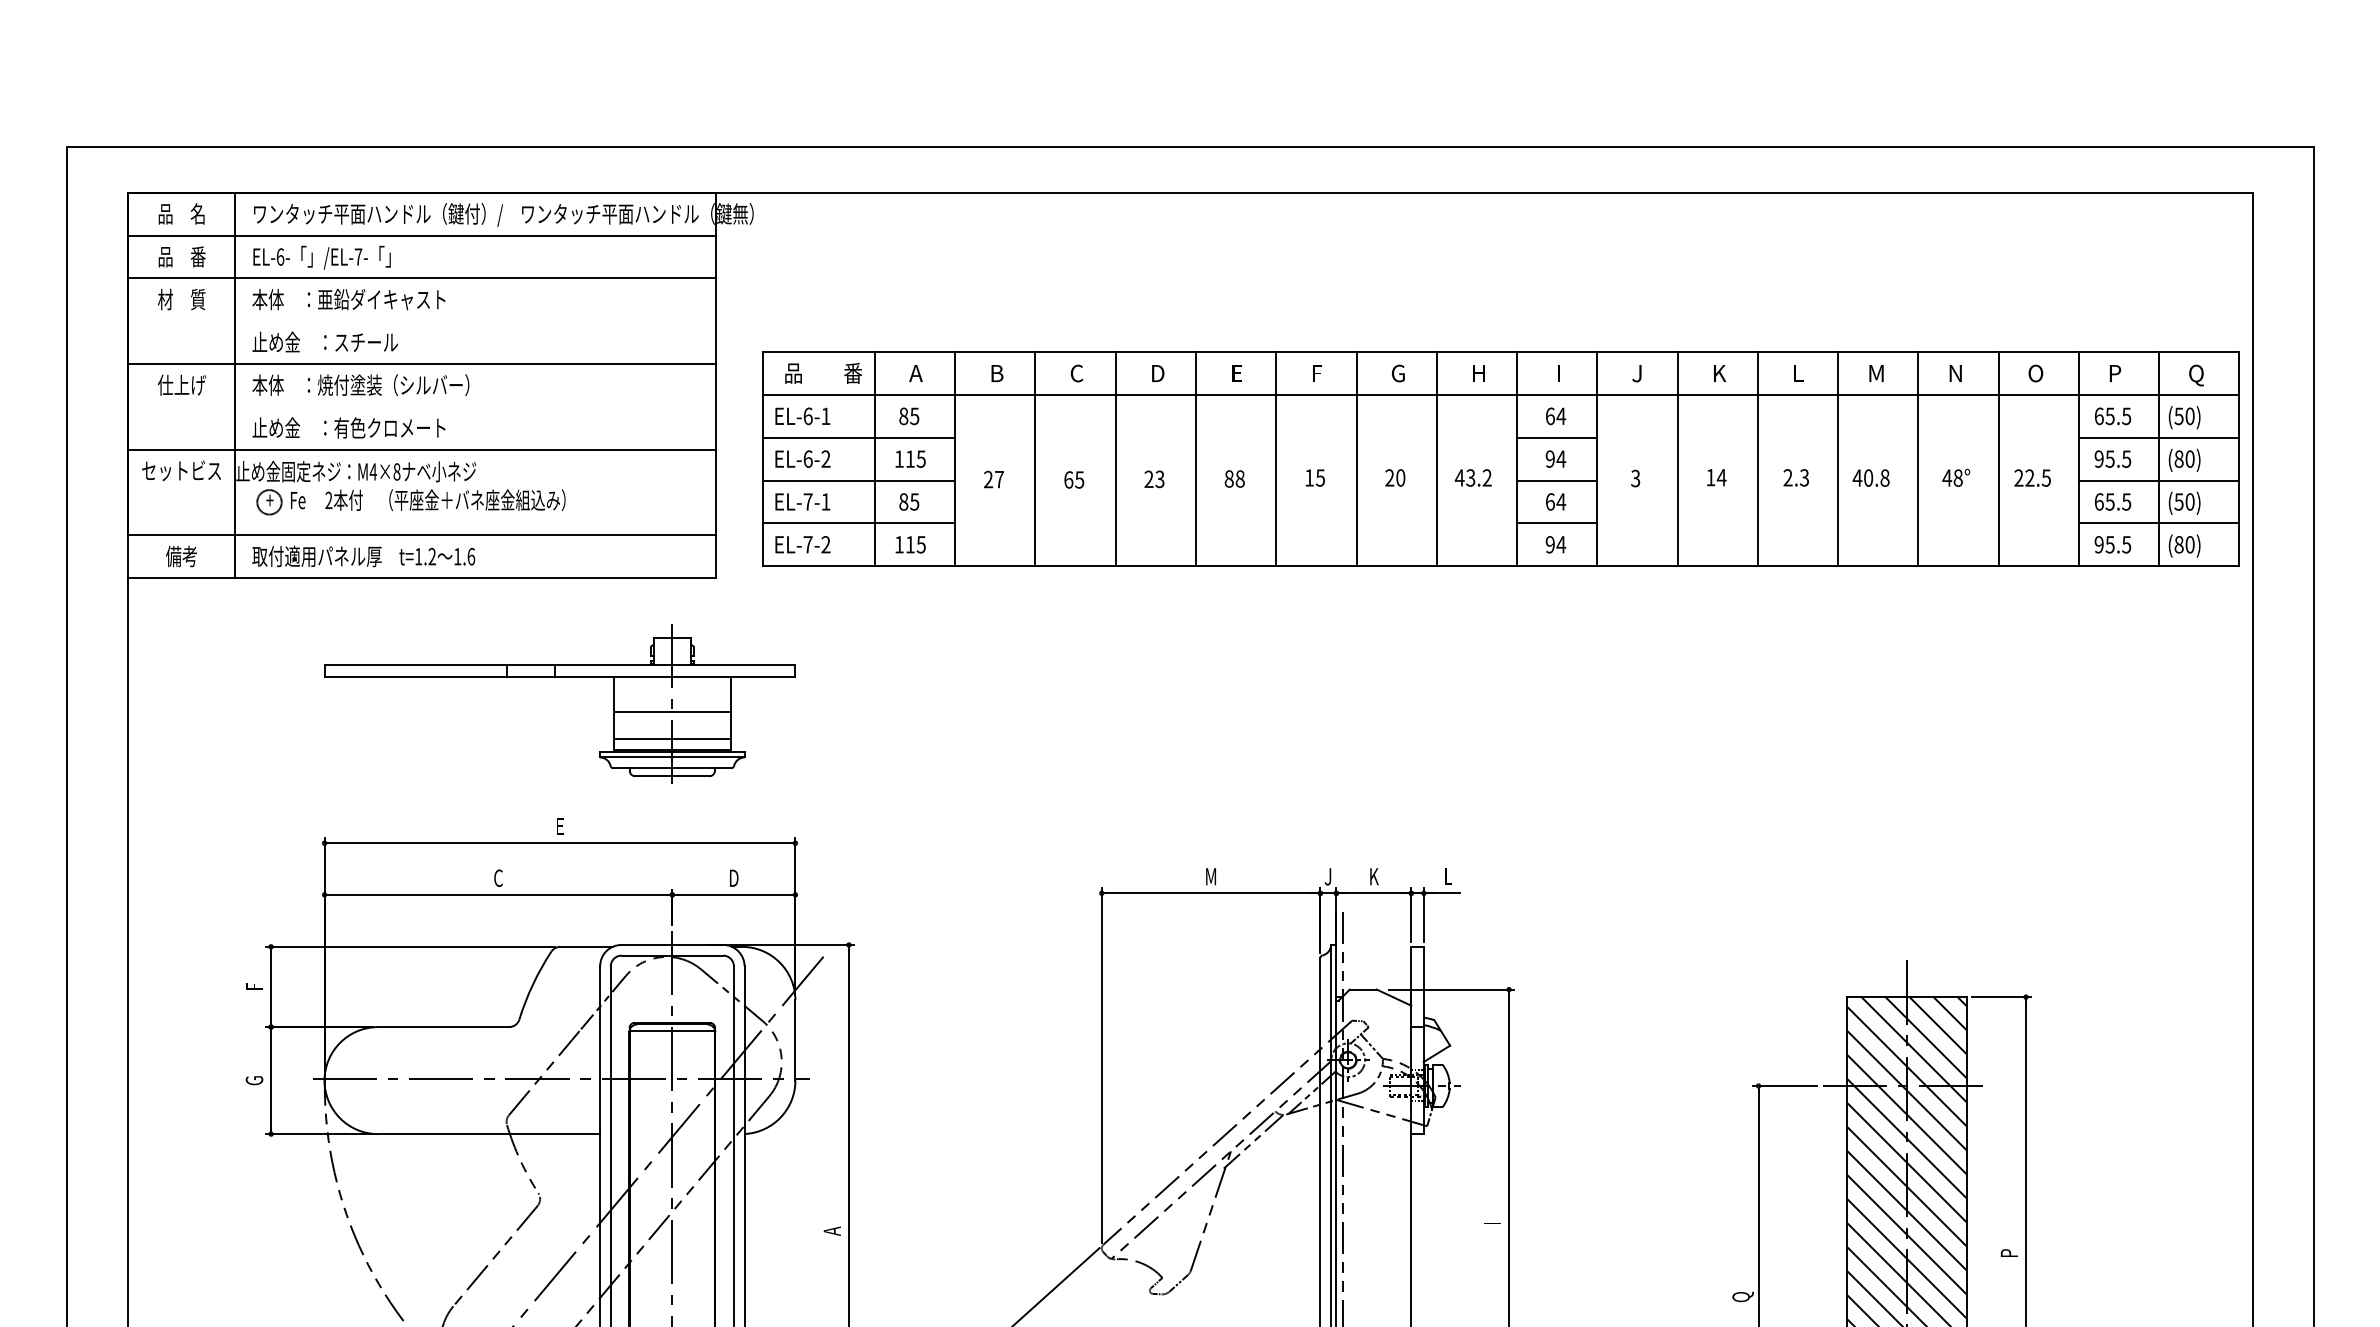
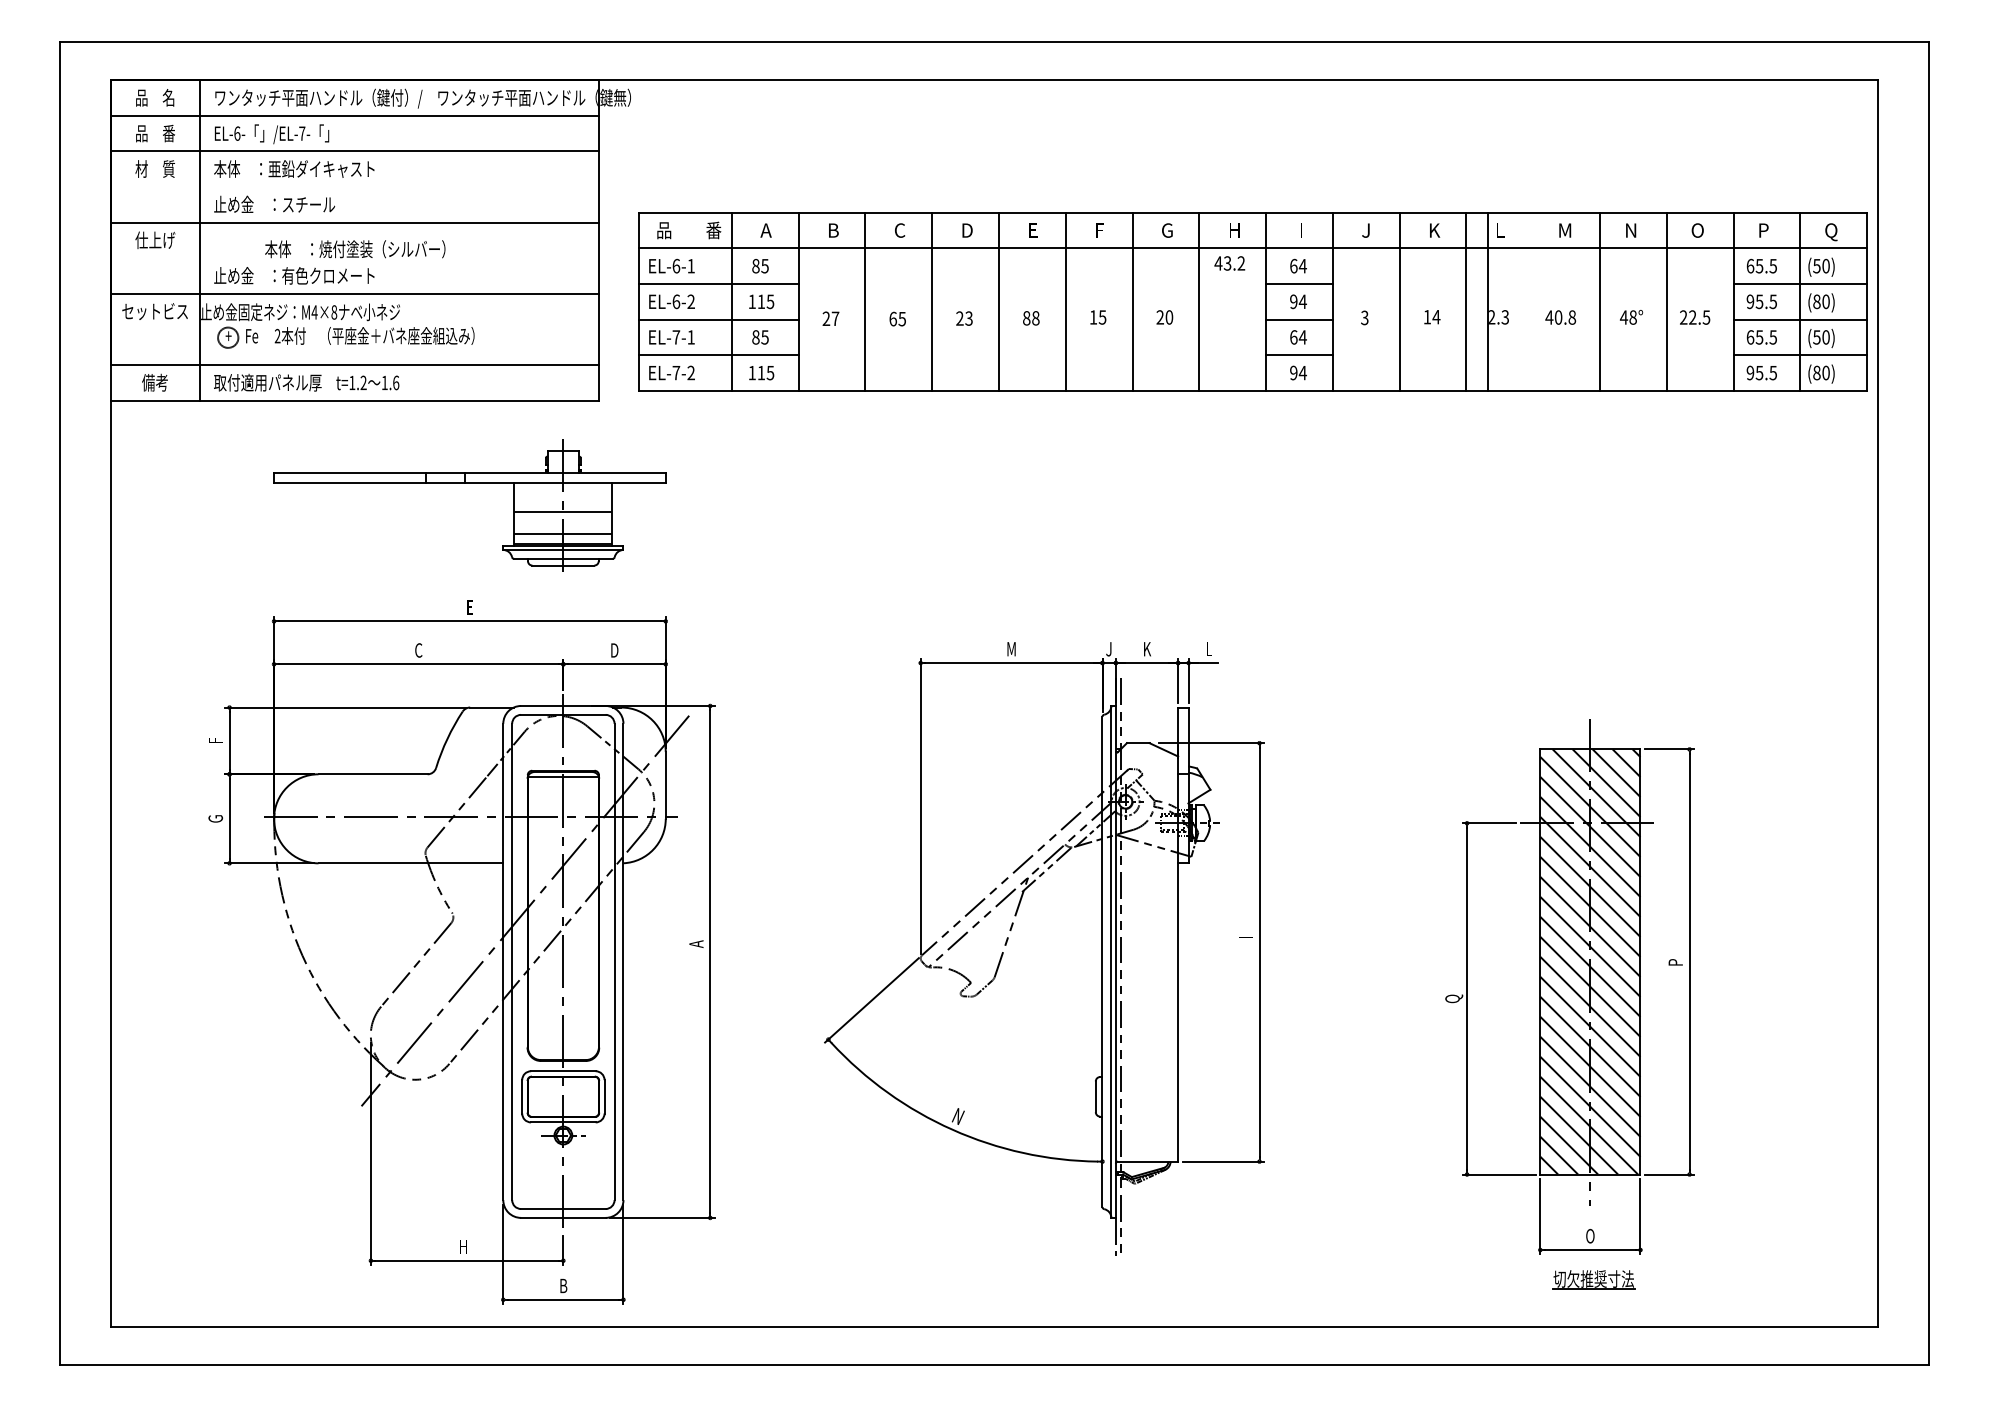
text: (361, 385) -> (355, 249), moved
line: (1838, 458) -> (1488, 301), moved
text: (1473, 478) -> (1229, 263), moved

